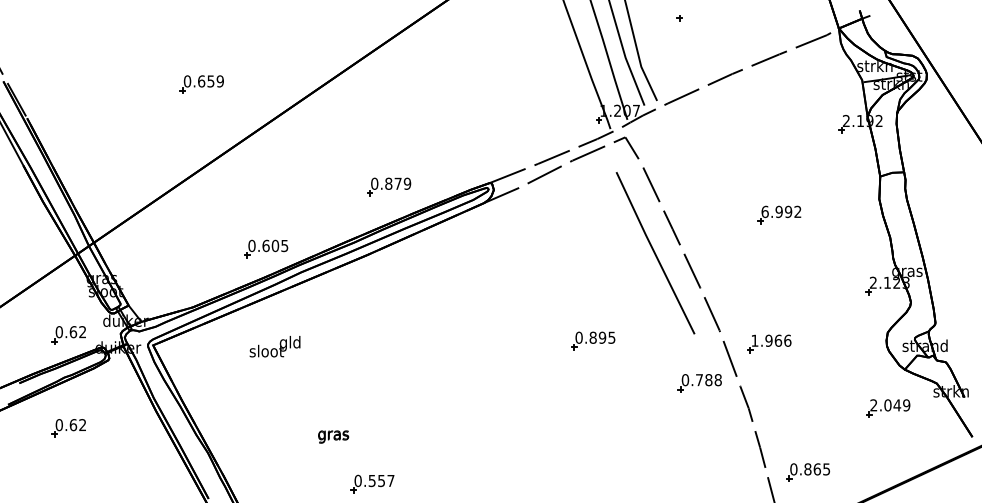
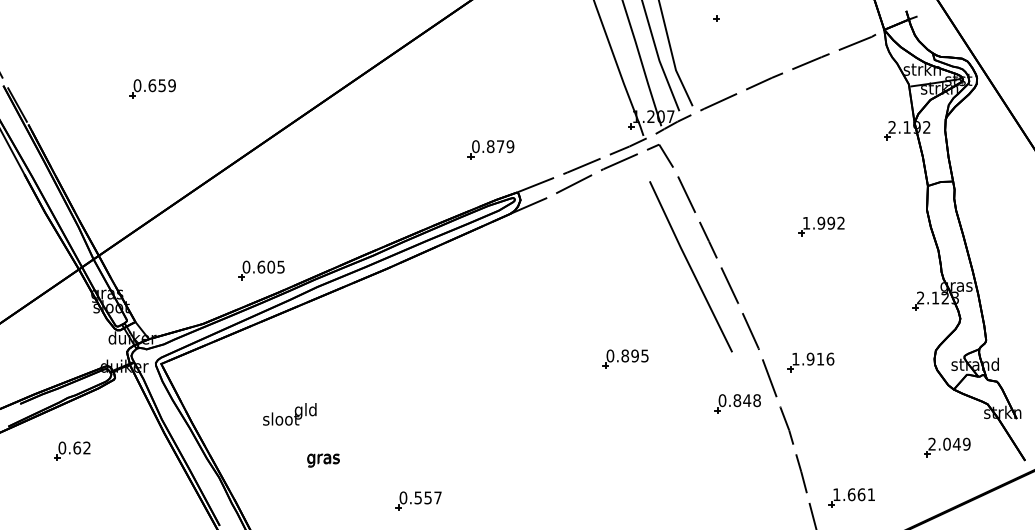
part: (201, 84) -> (152, 88), moved
part: (388, 186) -> (490, 149), moved
text: (765, 211) -> (806, 222), 6.992 -> 1.992
part: (266, 249) -> (261, 270), moved
part: (68, 334) -> (72, 352), removed
text: (778, 340) -> (820, 358), 1.966 -> 1.916
text: (274, 346) -> (289, 414), moved
text: (704, 380) -> (742, 400), 0.788 -> 0.848
part: (888, 408) -> (947, 447), moved
text: (333, 436) -> (323, 460), moved
text: (809, 469) -> (853, 494), 0.865 -> 1.661
part: (372, 483) -> (418, 500), moved

